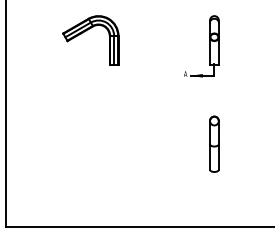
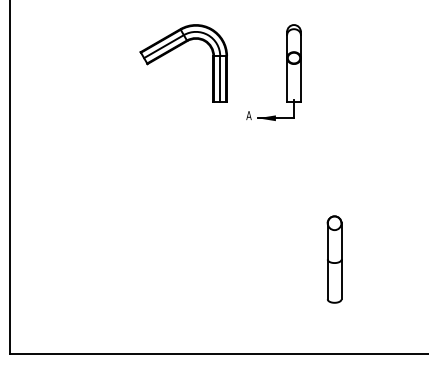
part: (86, 31) -> (177, 49), moved
part: (209, 46) -> (286, 72), moved
part: (214, 143) -> (334, 258), moved

